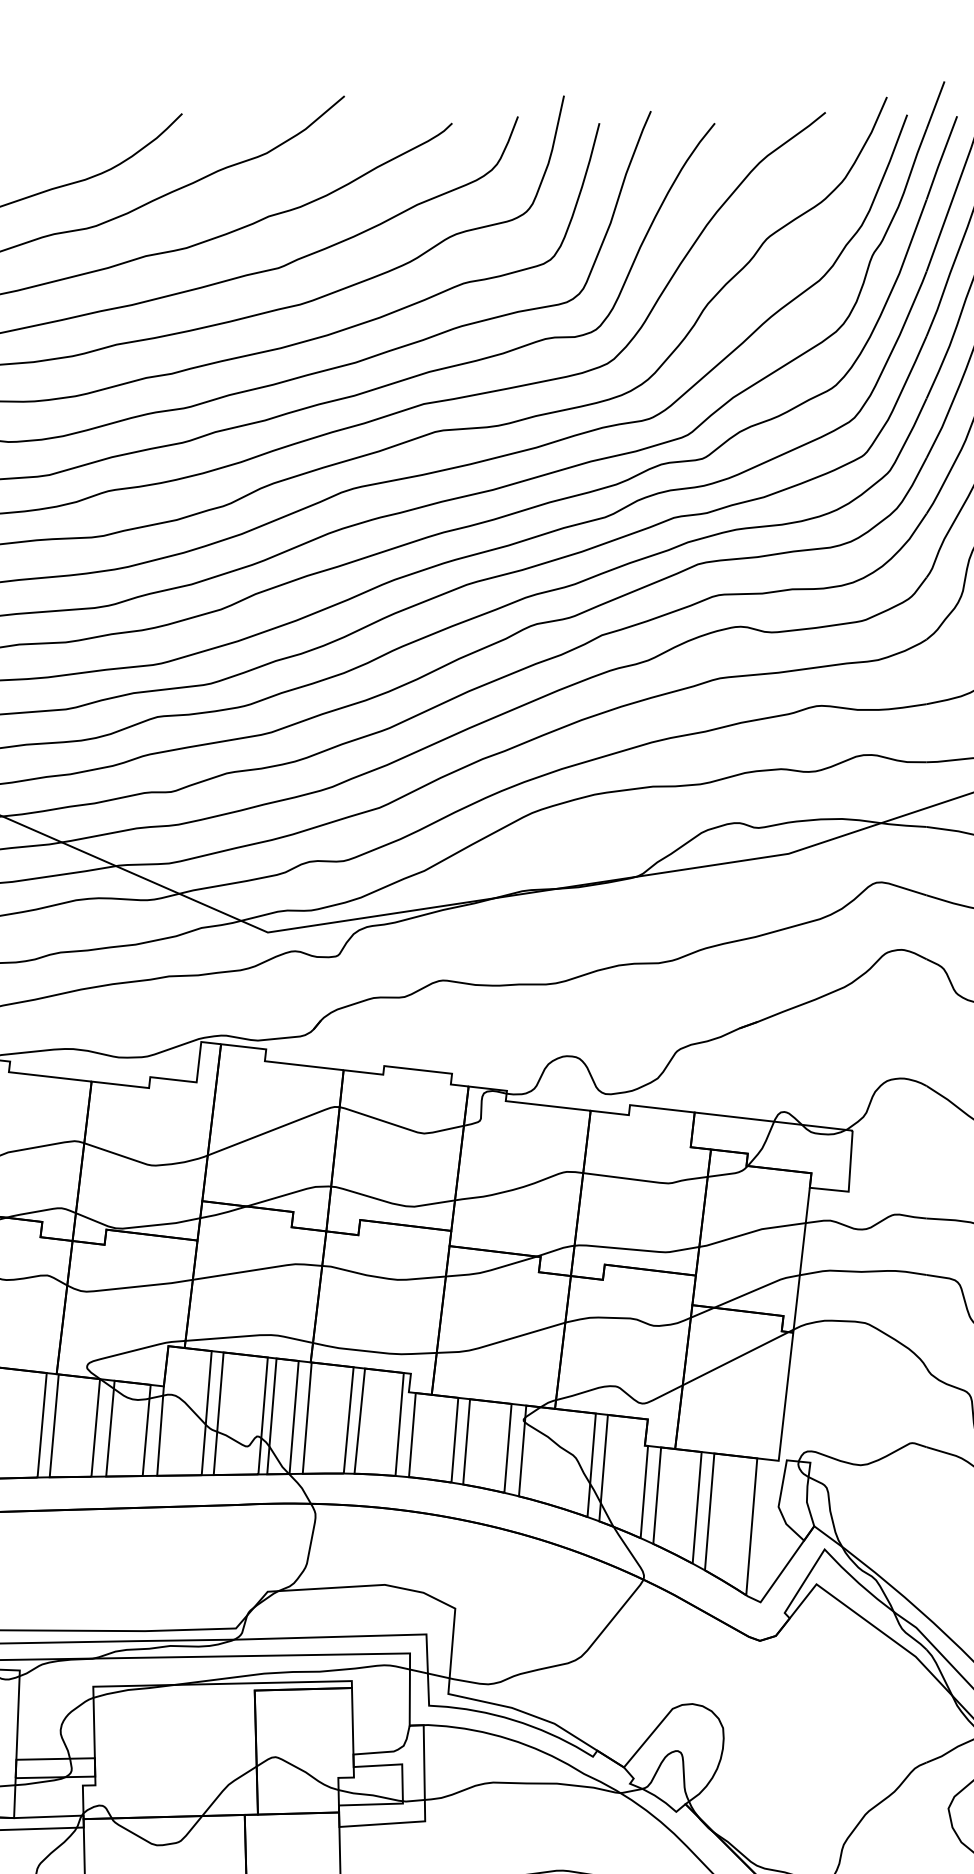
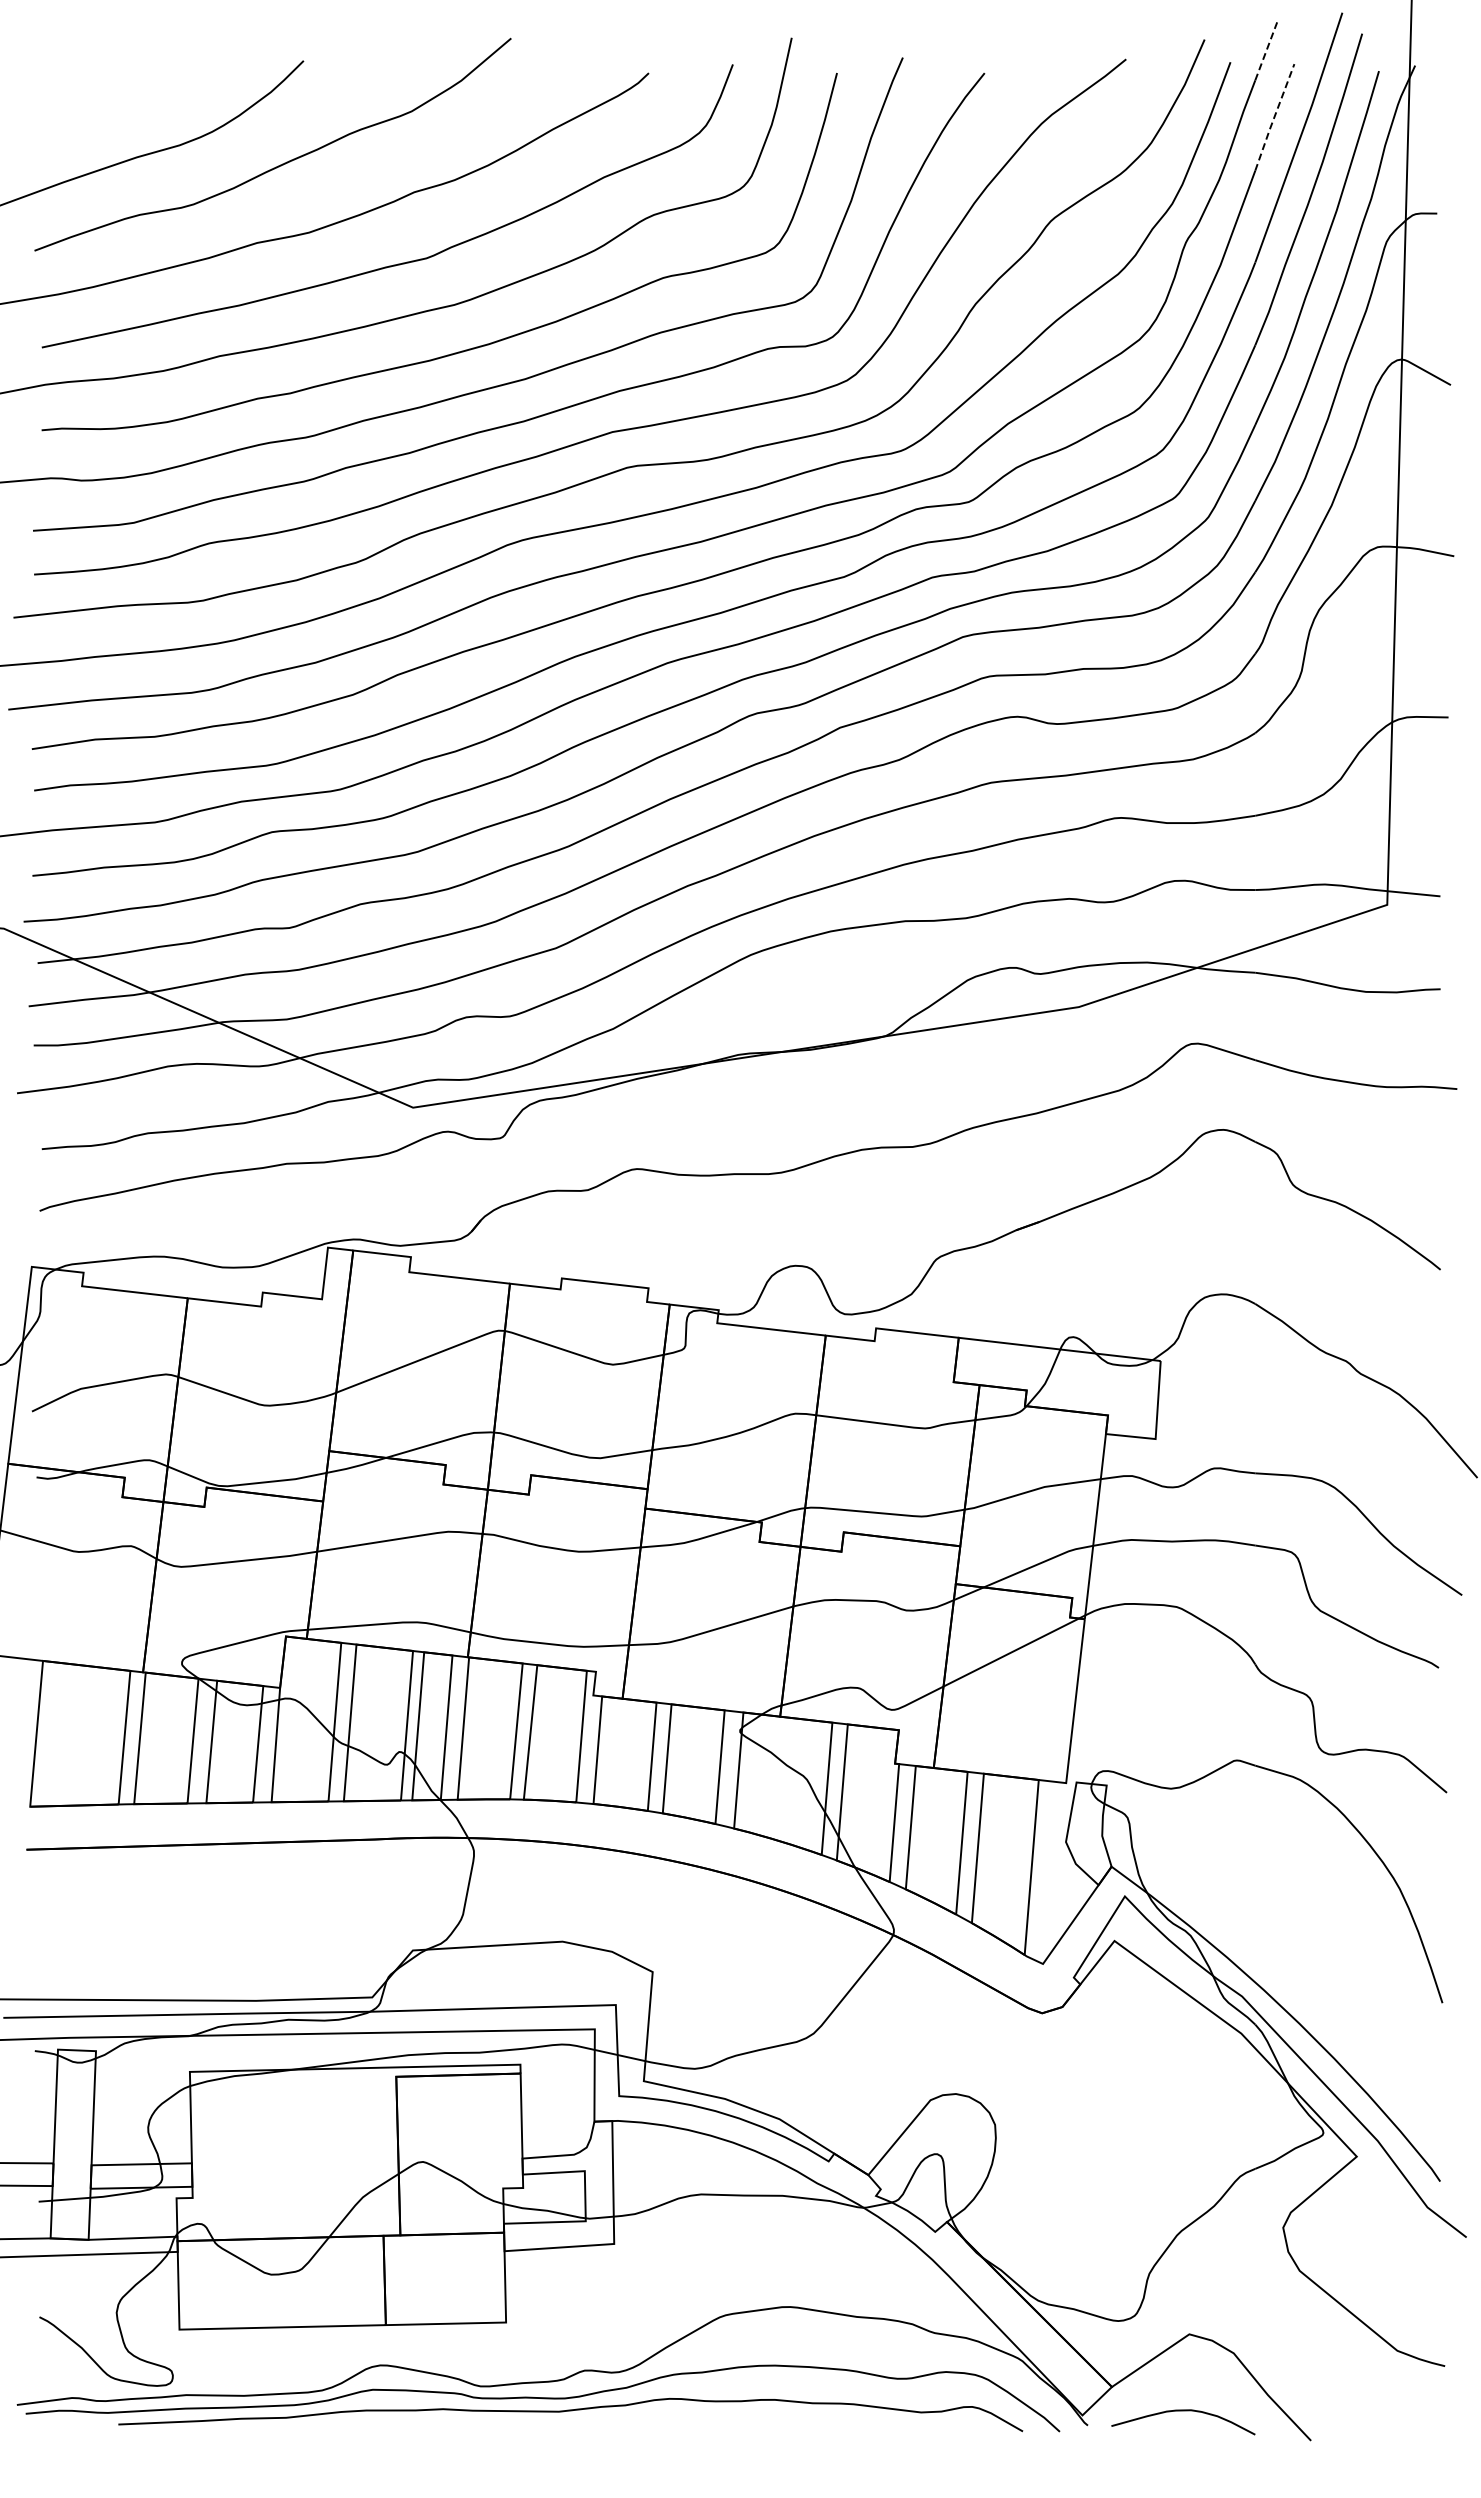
line: (935, 104) -> (1266, 49), solid -> dashed
line: (941, 157) -> (1274, 117), solid -> dashed

